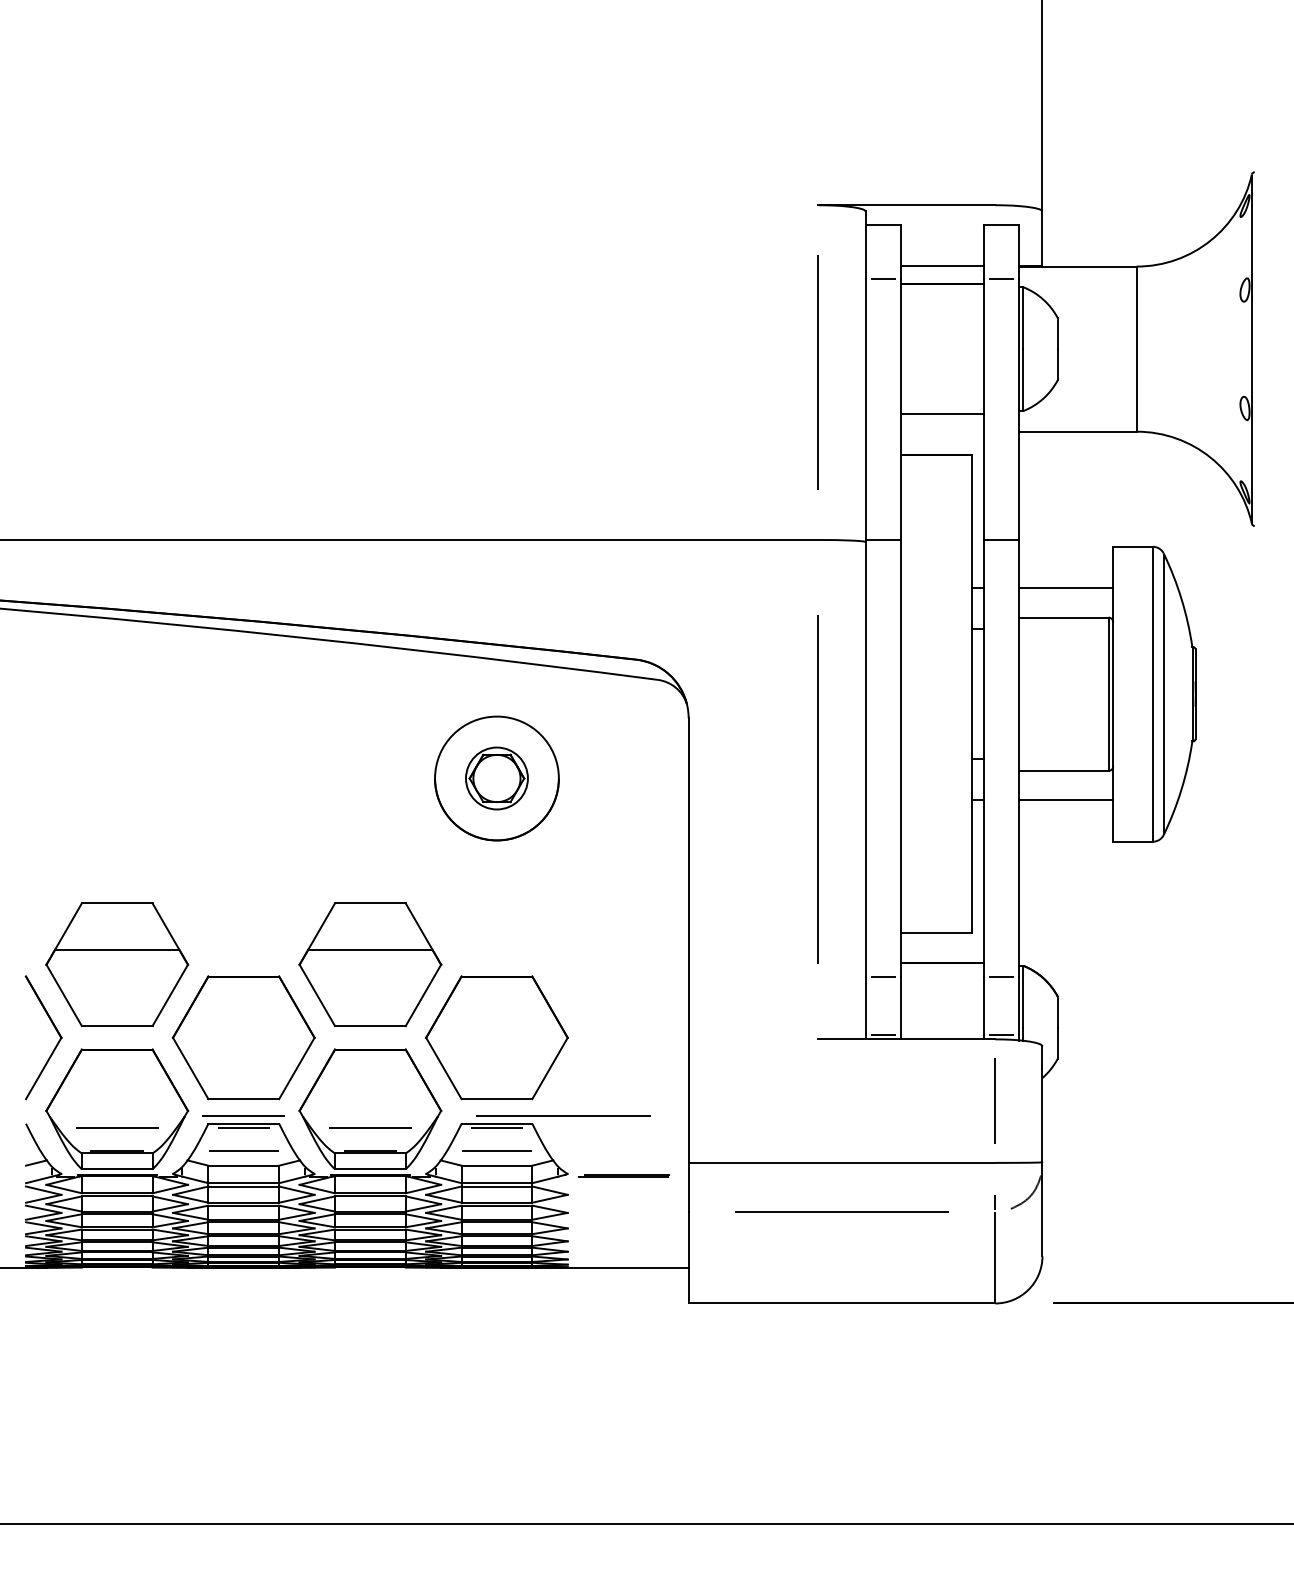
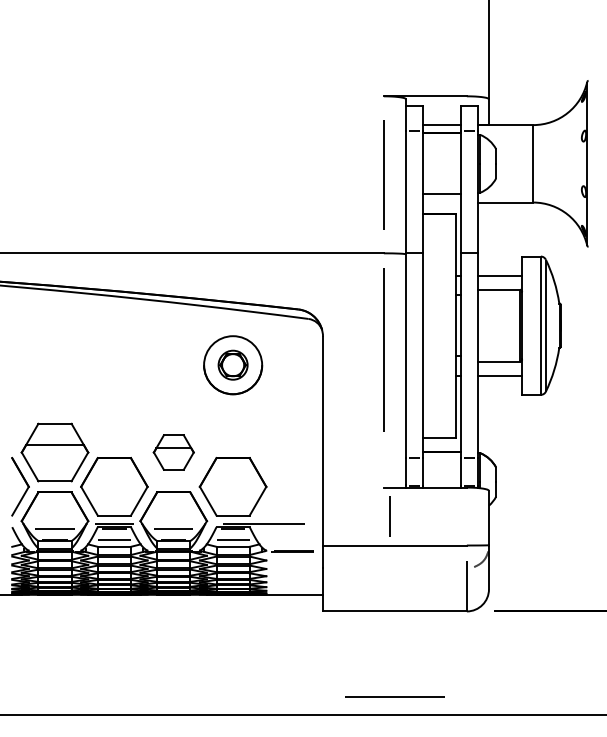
line: (817, 787) -> (383, 349), moved
part: (369, 964) -> (173, 452), size x0.6
line: (994, 1101) -> (389, 516), moved
line: (841, 1209) -> (394, 696), moved

